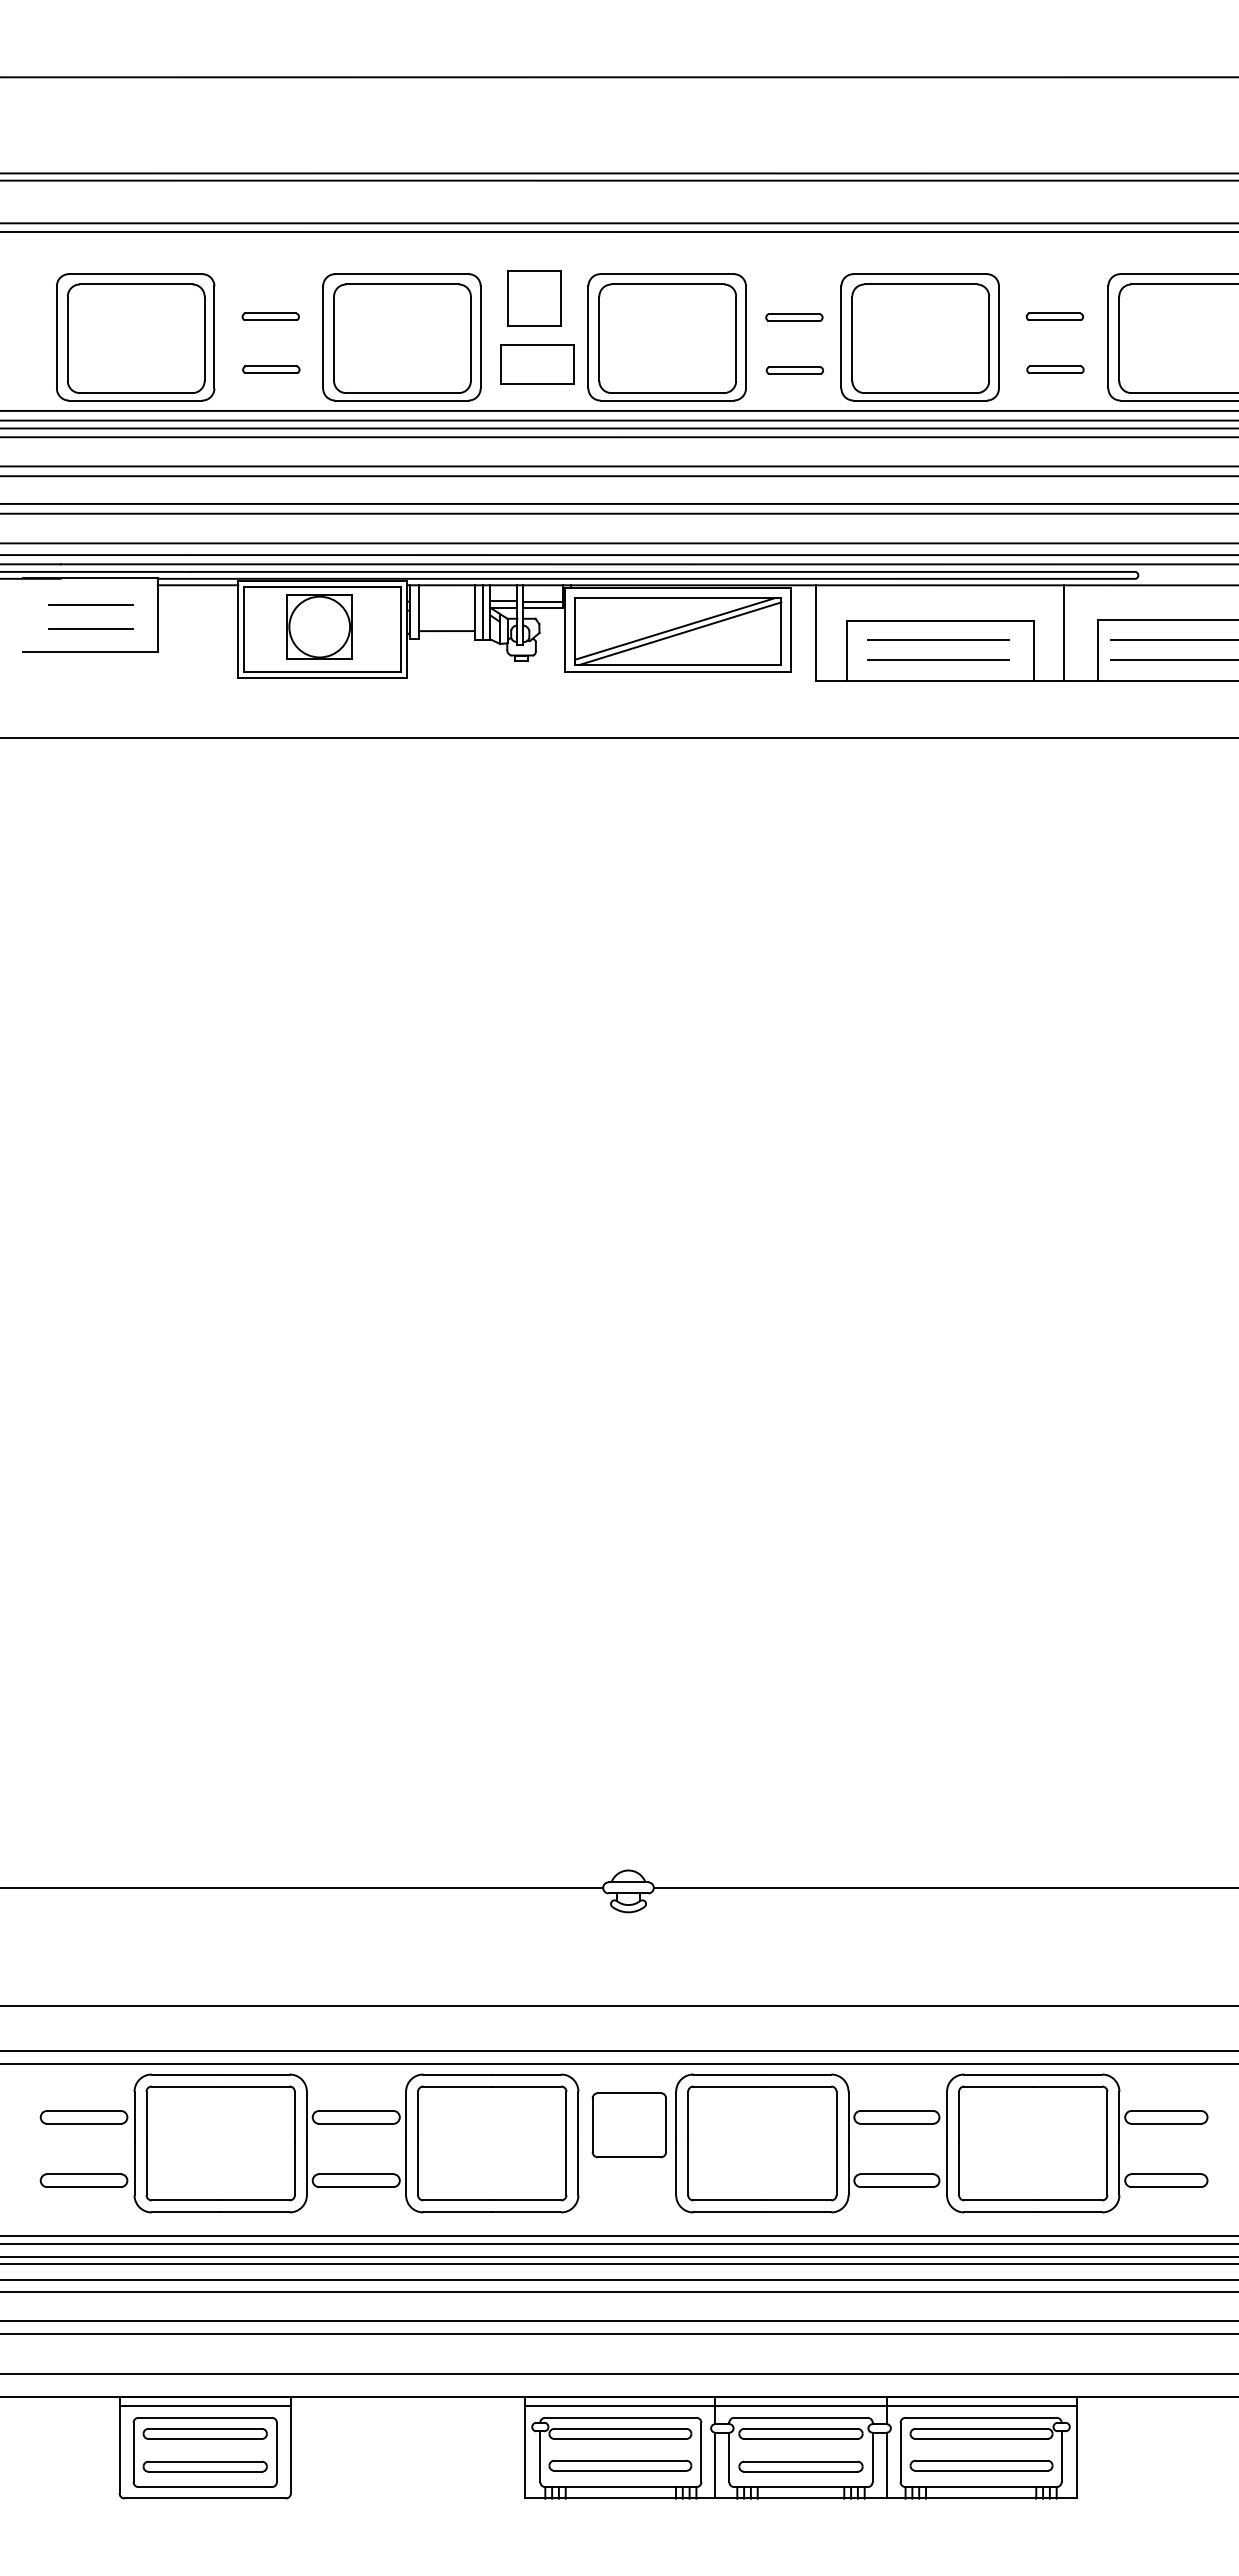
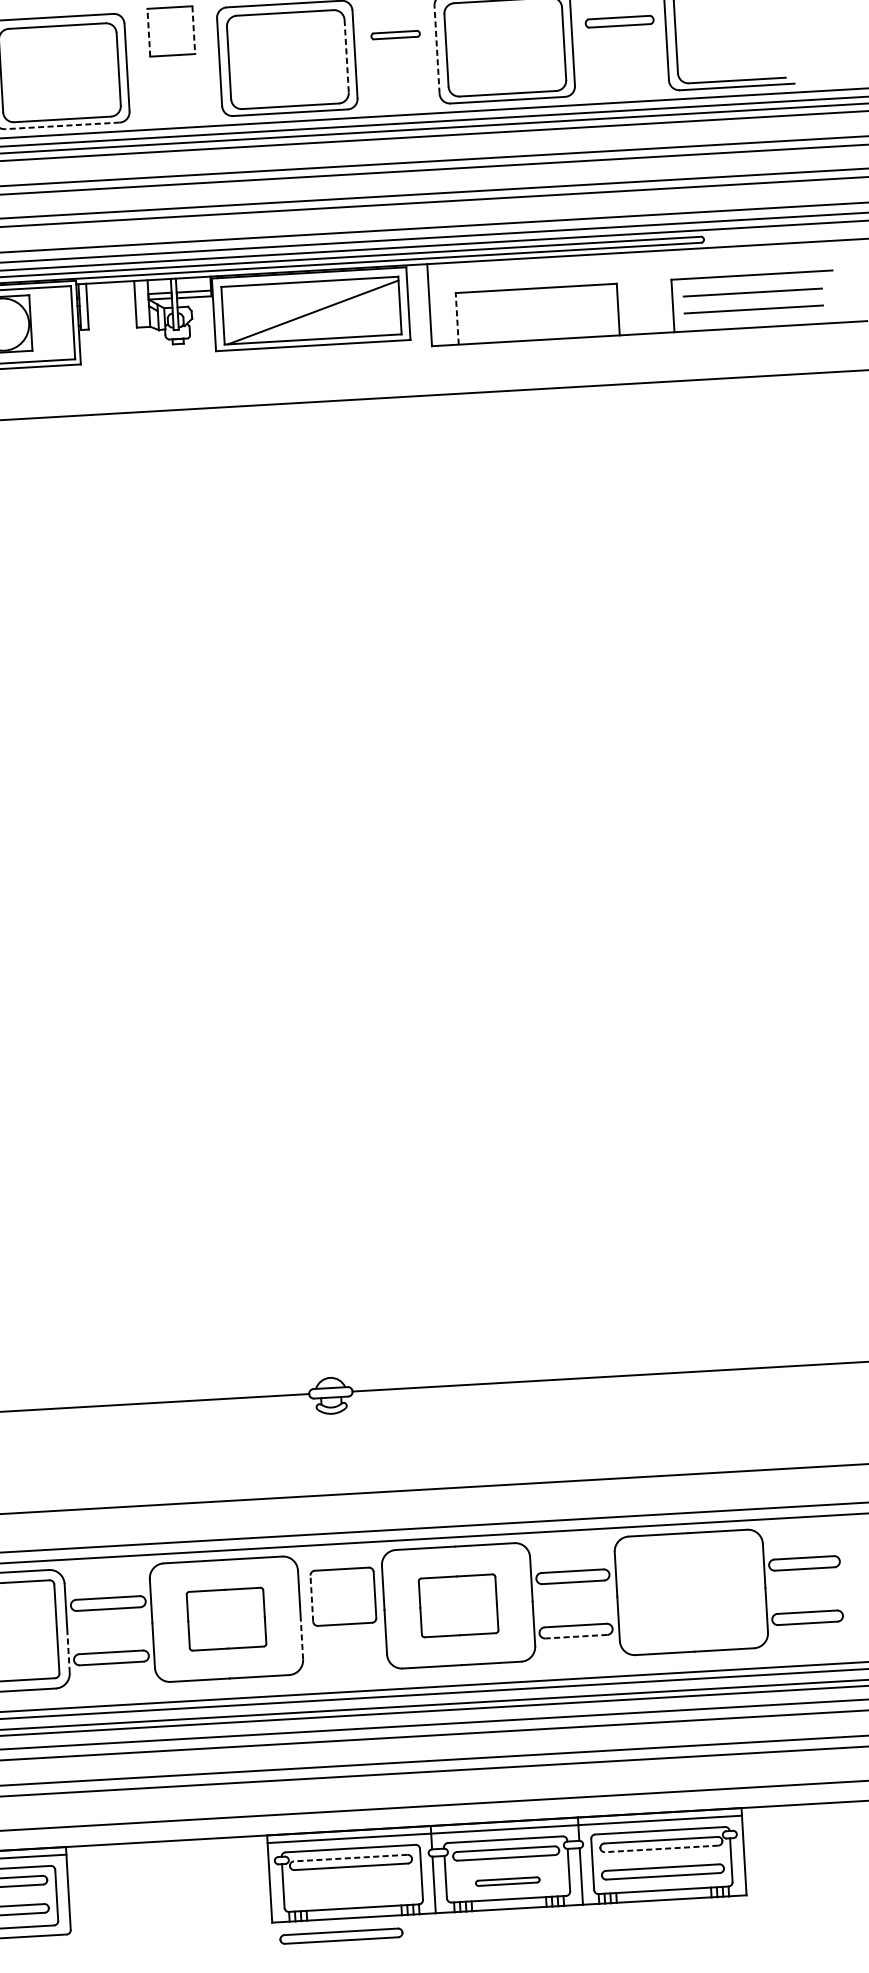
line: (508, 298) -> (149, 32), solid -> dashed
line: (560, 298) -> (193, 30), solid -> dashed
part: (1054, 316) -> (619, 21), size x1.4
line: (841, 336) -> (437, 49), solid -> dashed
line: (736, 339) -> (346, 56), solid -> dashed
part: (537, 364) -> (177, 88), removed
part: (1055, 369) -> (622, 66), removed
part: (794, 370) -> (398, 80), removed
line: (401, 400) -> (62, 125), solid -> dashed
line: (482, 612) -> (142, 304), removed
line: (675, 628) -> (308, 308), removed
line: (446, 631) -> (112, 322), removed
line: (1064, 632) -> (643, 292), removed
line: (938, 640) -> (535, 305), removed
line: (846, 650) -> (456, 318), solid -> dashed
line: (938, 659) -> (536, 321), removed
line: (592, 2125) -> (311, 1598), solid -> dashed
part: (492, 2143) -> (226, 1619), size x0.6
part: (762, 2143) -> (458, 1605), size x0.6
part: (1033, 2143) -> (691, 1592), removed
line: (306, 2169) -> (68, 1650), solid -> dashed
line: (578, 2169) -> (301, 1637), solid -> dashed
line: (896, 2187) -> (576, 1637), solid -> dashed
line: (619, 2428) -> (349, 1857), solid -> dashed
line: (981, 2438) -> (661, 1848), solid -> dashed
part: (620, 2465) -> (341, 1935), moved
part: (800, 2466) -> (507, 1881), size x0.6

